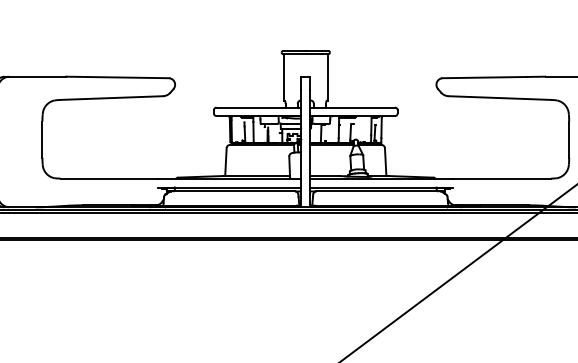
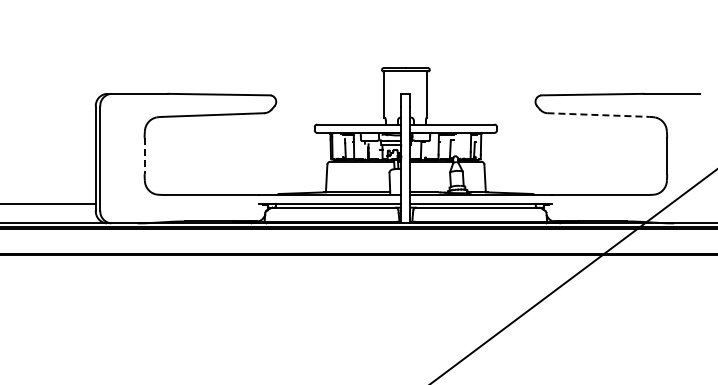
line: (499, 98) -> (598, 115), solid -> dashed
line: (42, 139) -> (144, 156), solid -> dashed

